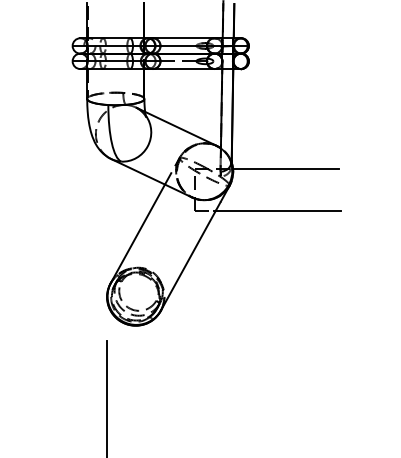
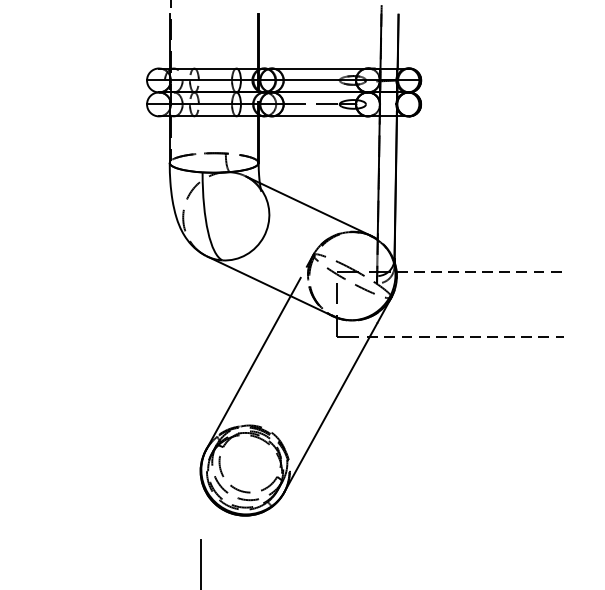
line: (286, 169) -> (479, 272), solid -> dashed
line: (278, 210) -> (467, 336), solid -> dashed

